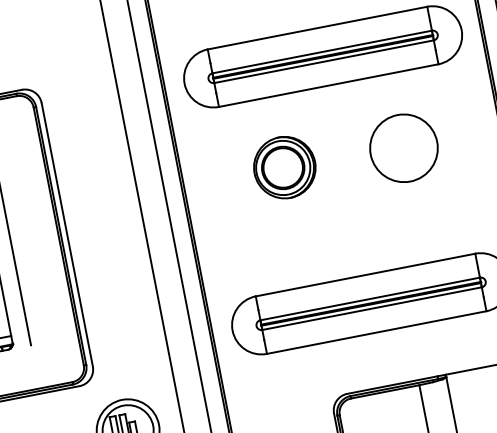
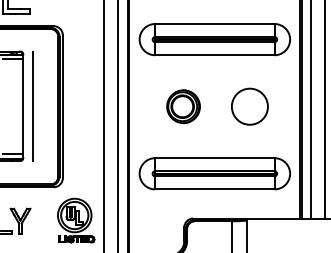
circle: (403, 148) -> (249, 106), moved
part: (284, 167) -> (183, 106), moved

